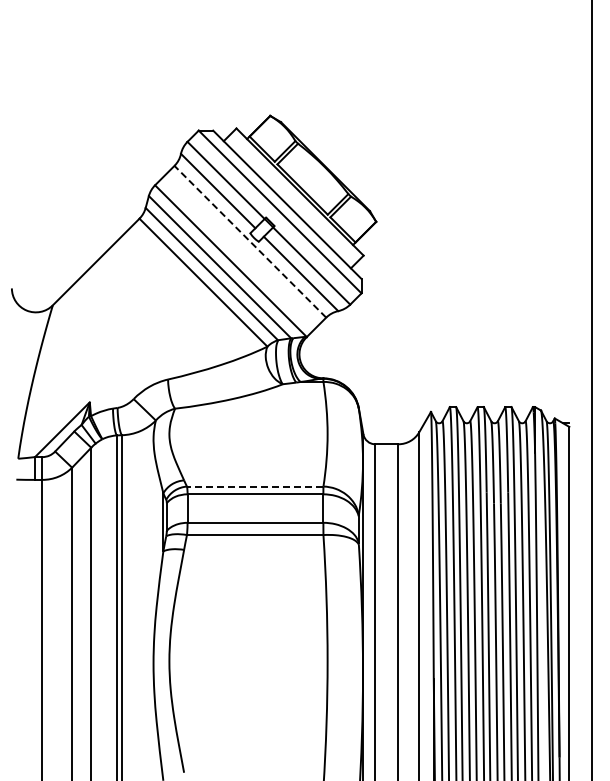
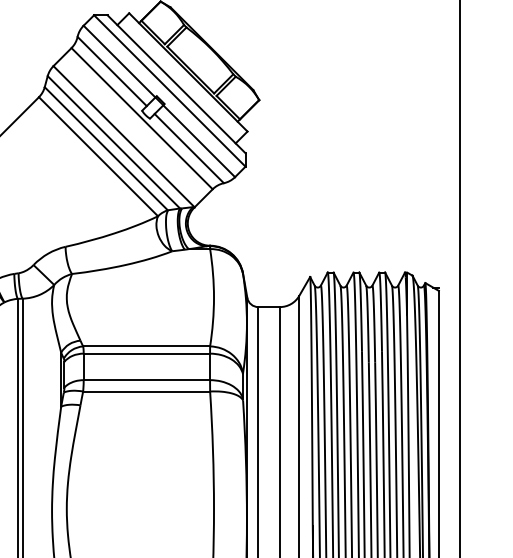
line: (250, 241) -> (142, 118), dashed -> solid
line: (254, 486) -> (145, 346), dashed -> solid

